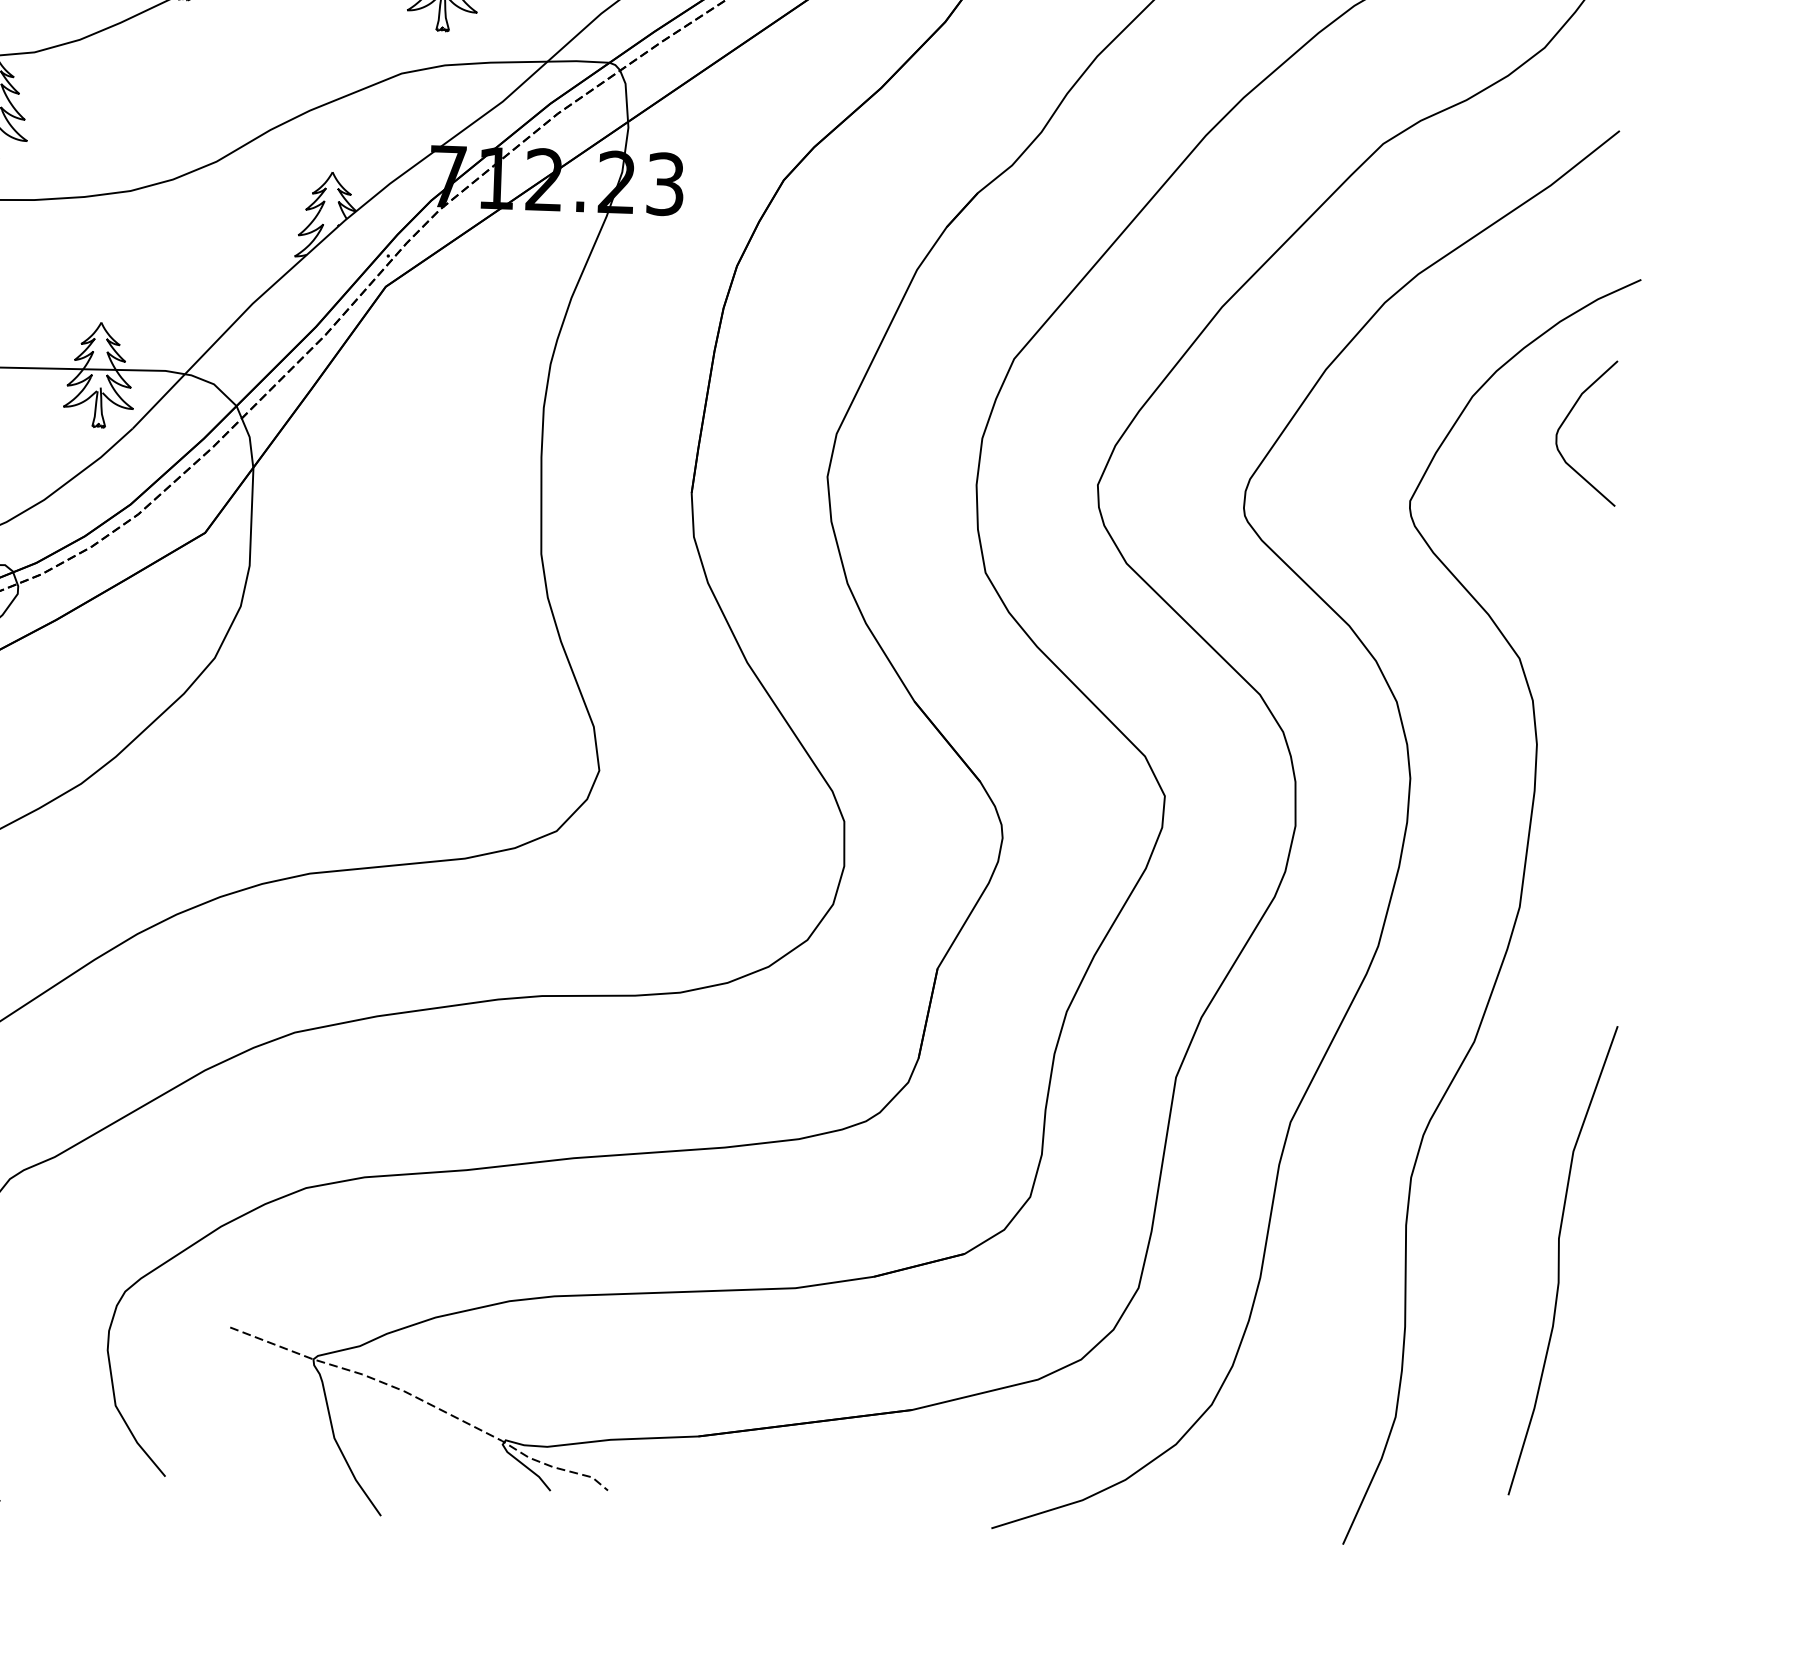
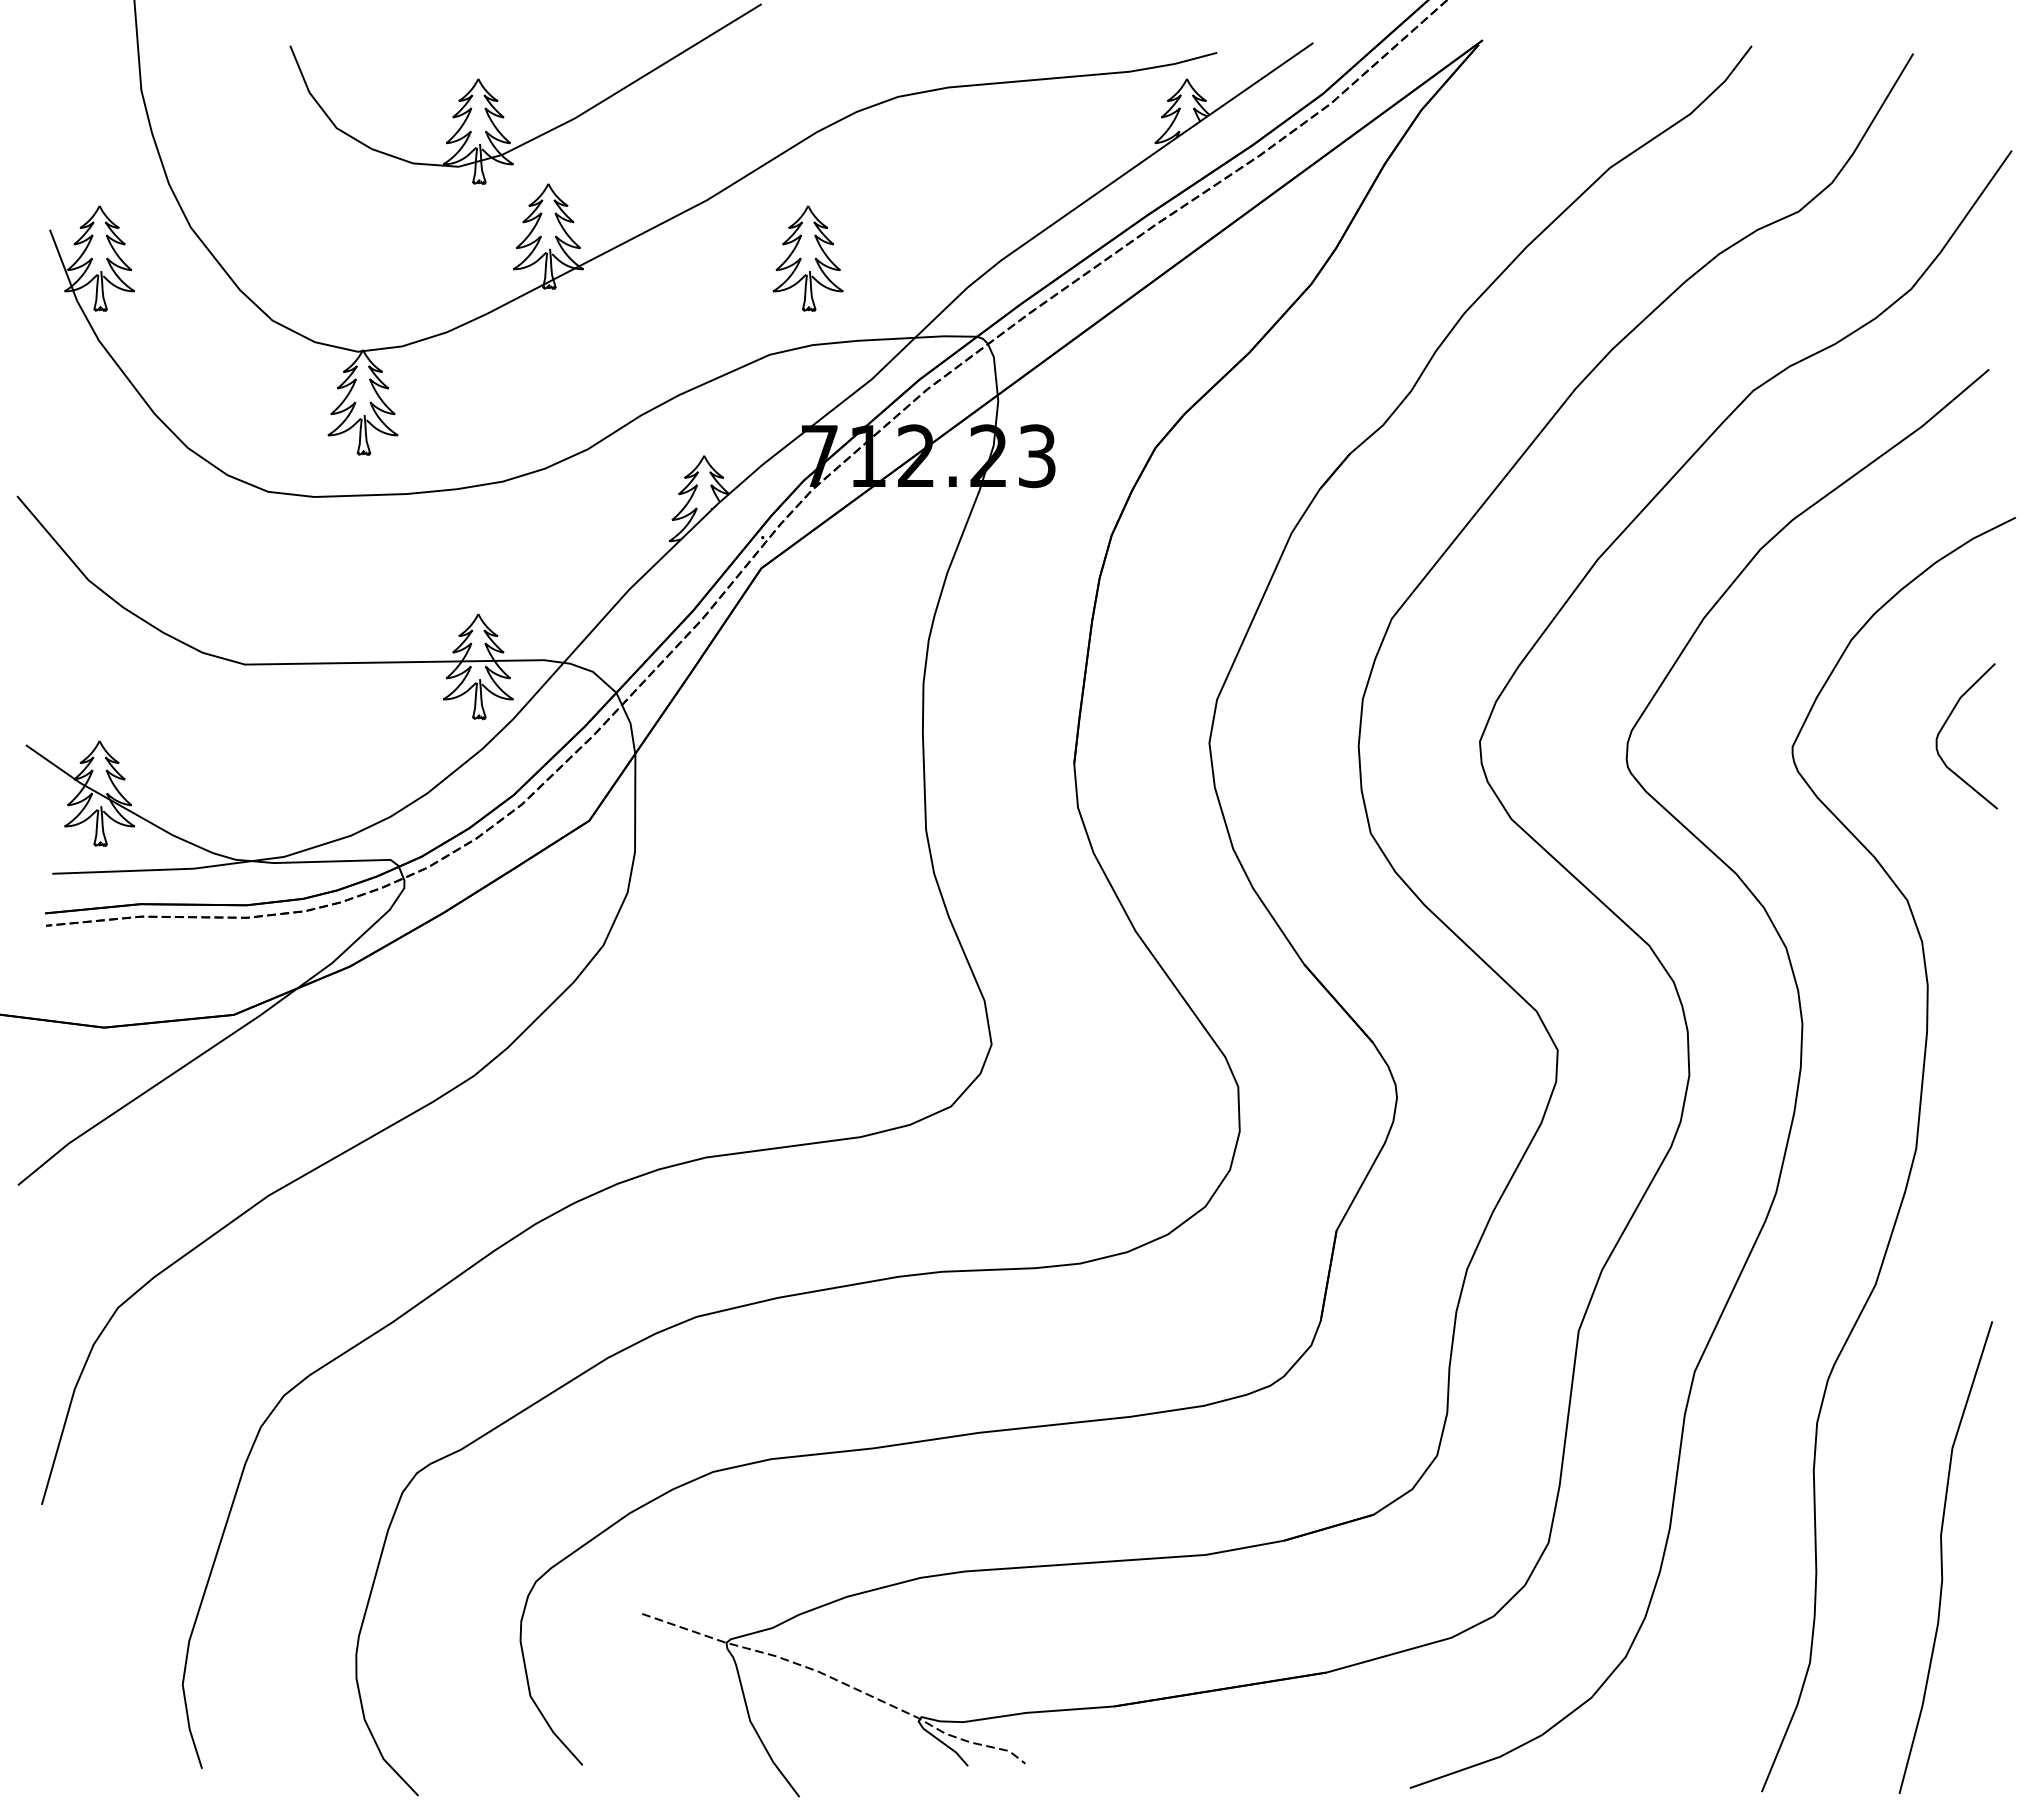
curve: (1564, 422) -> (1944, 726), moved
curve: (1559, 1260) -> (1942, 1557), moved

